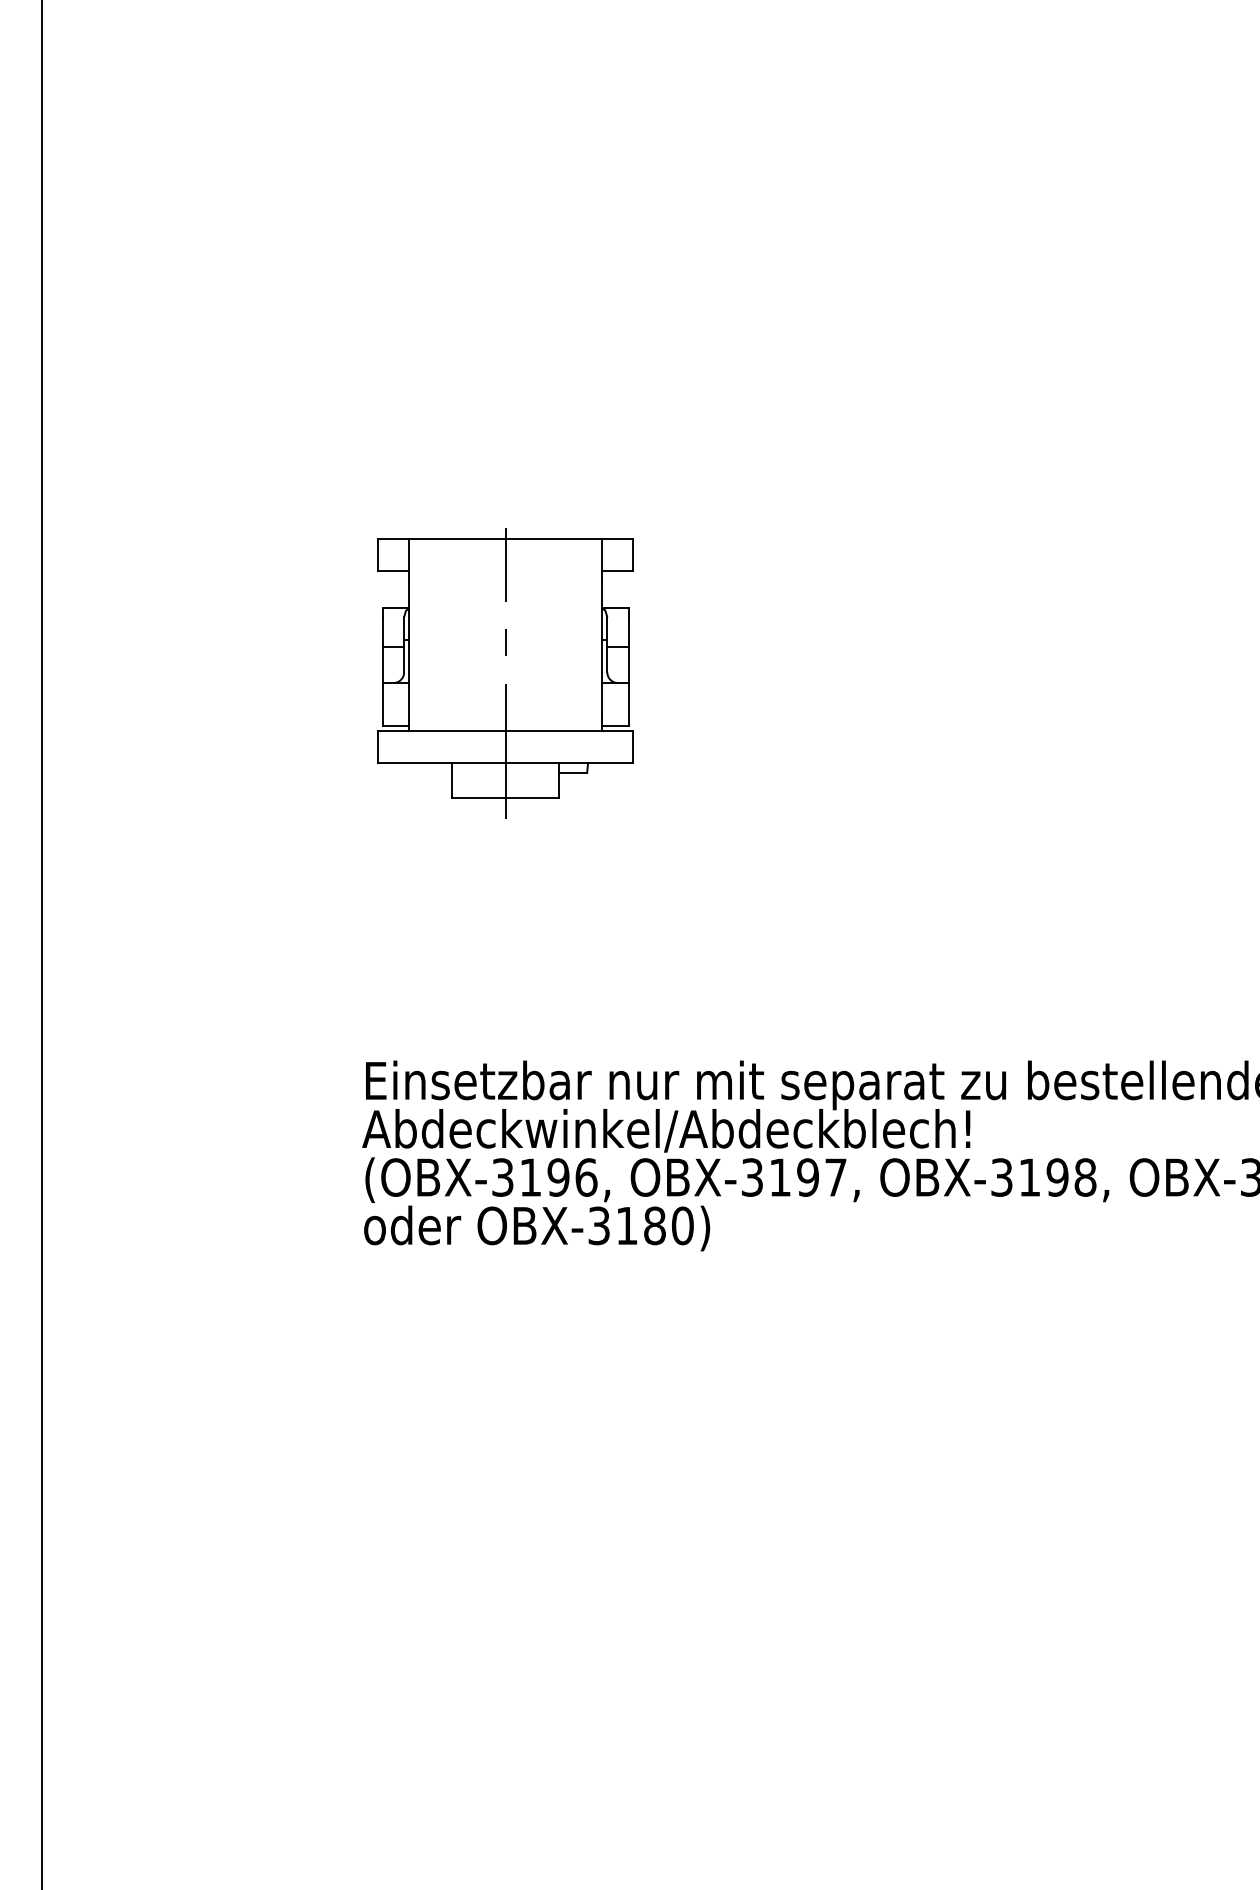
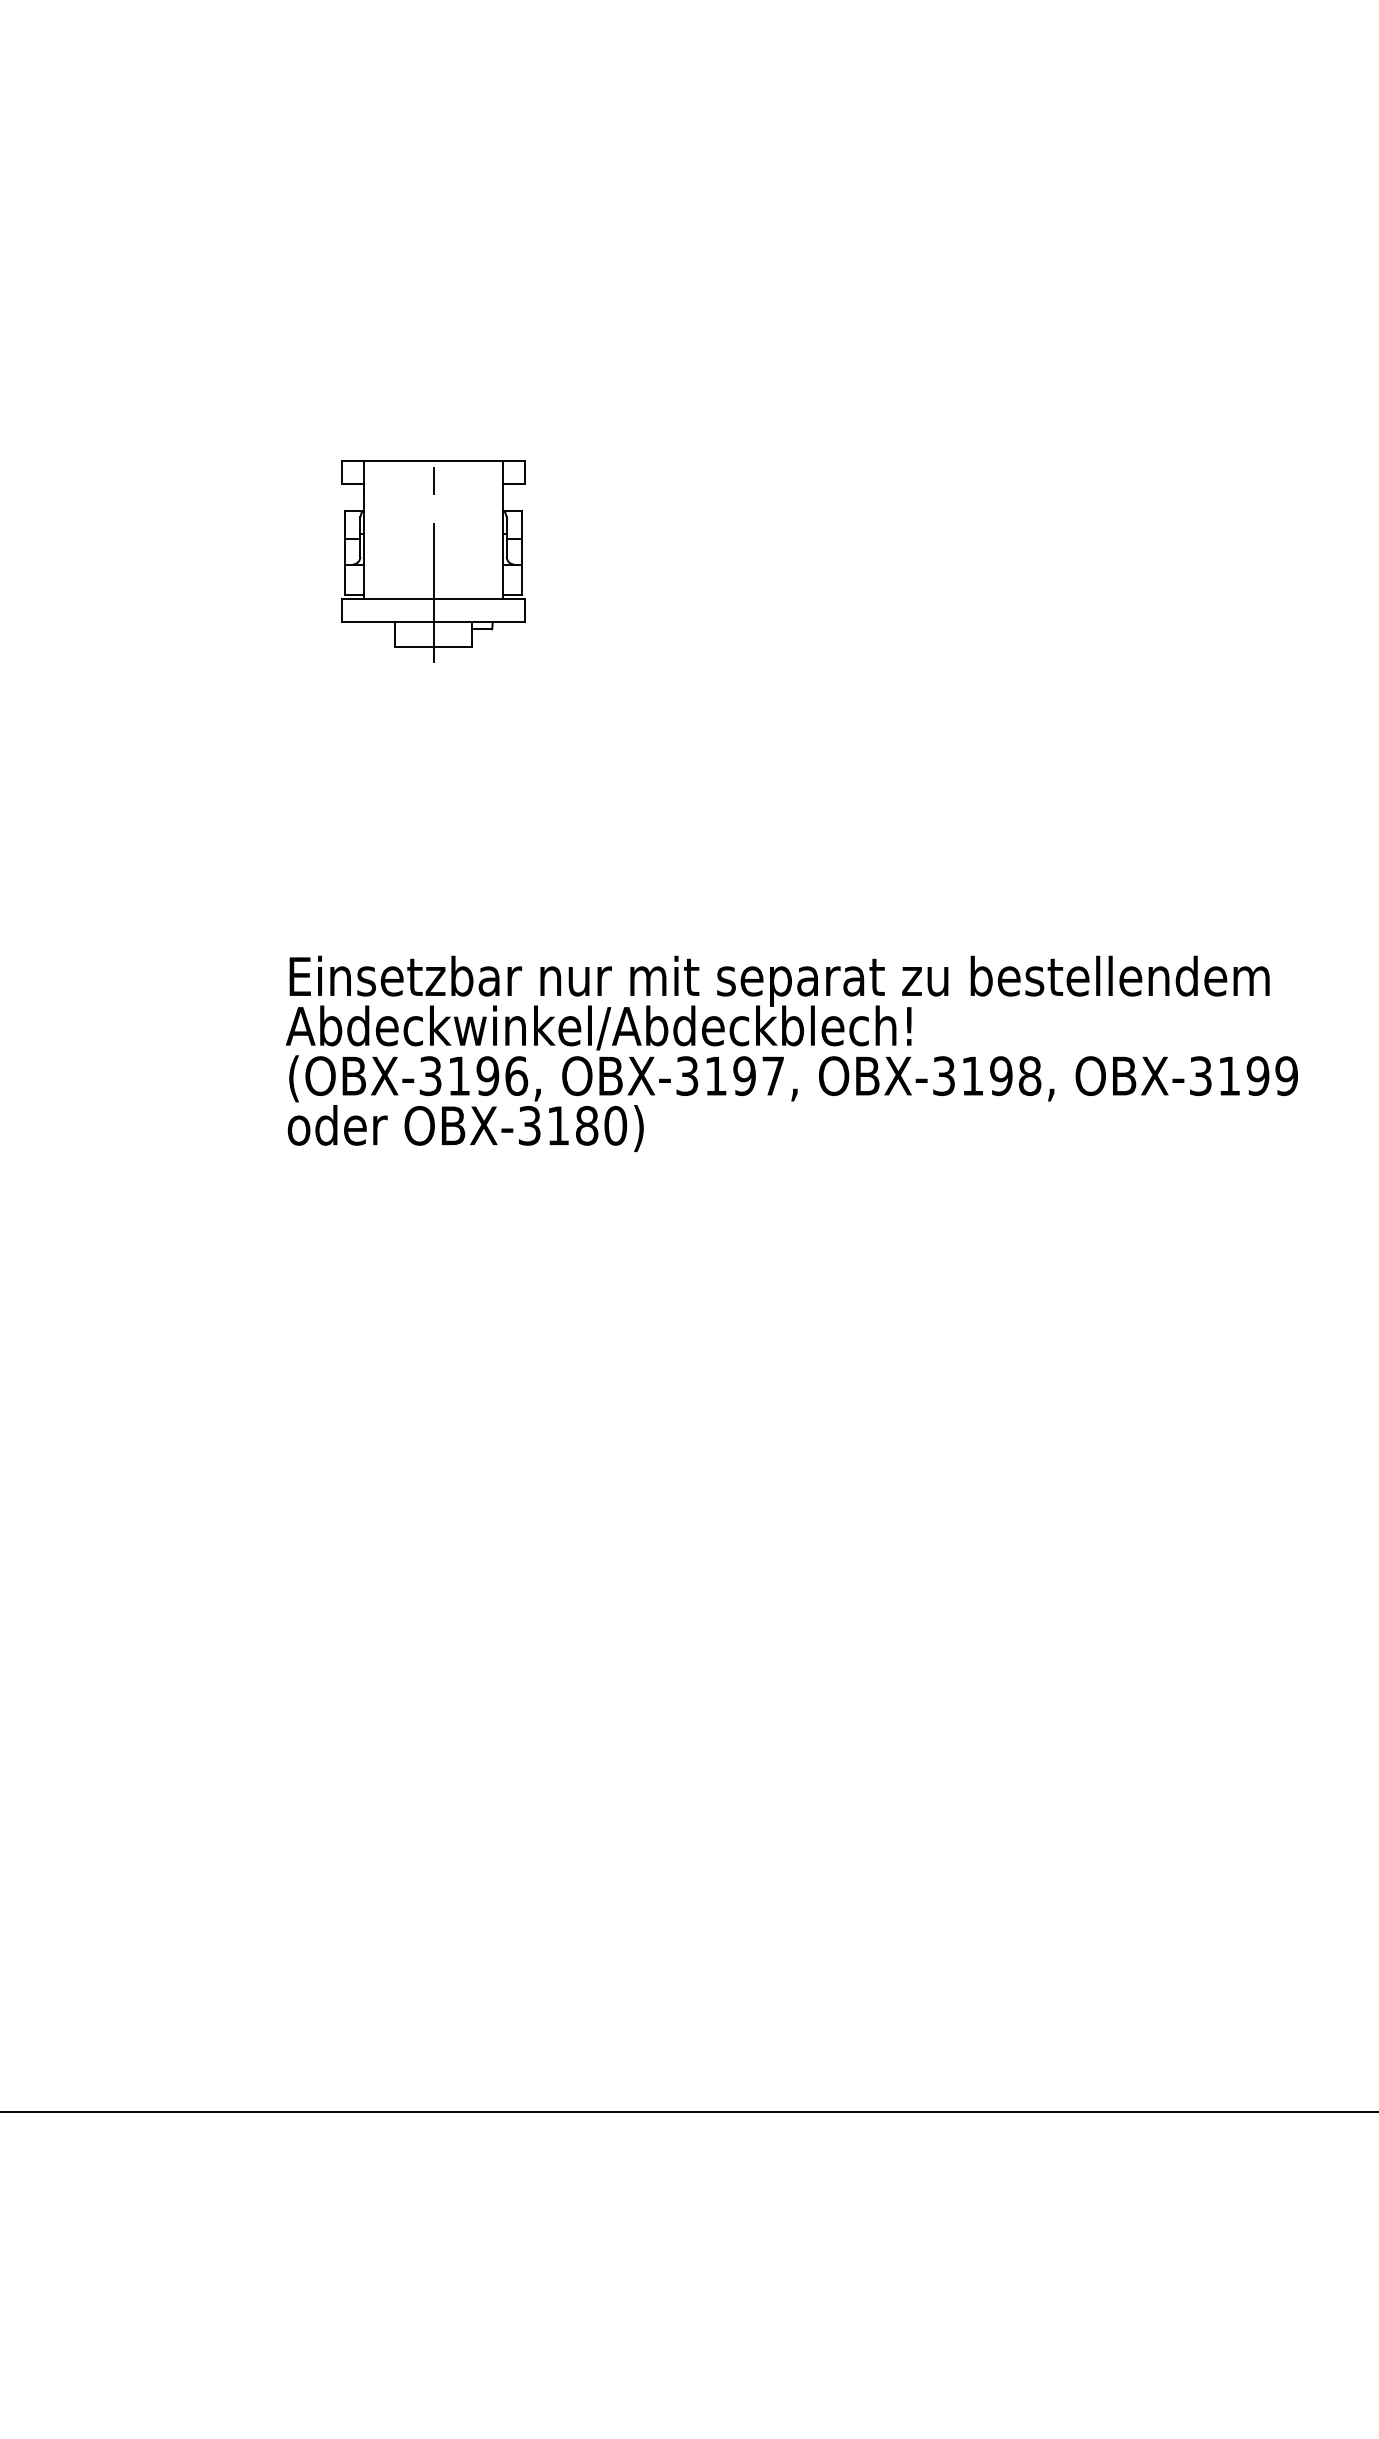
part: (505, 673) -> (433, 557), size x0.7

